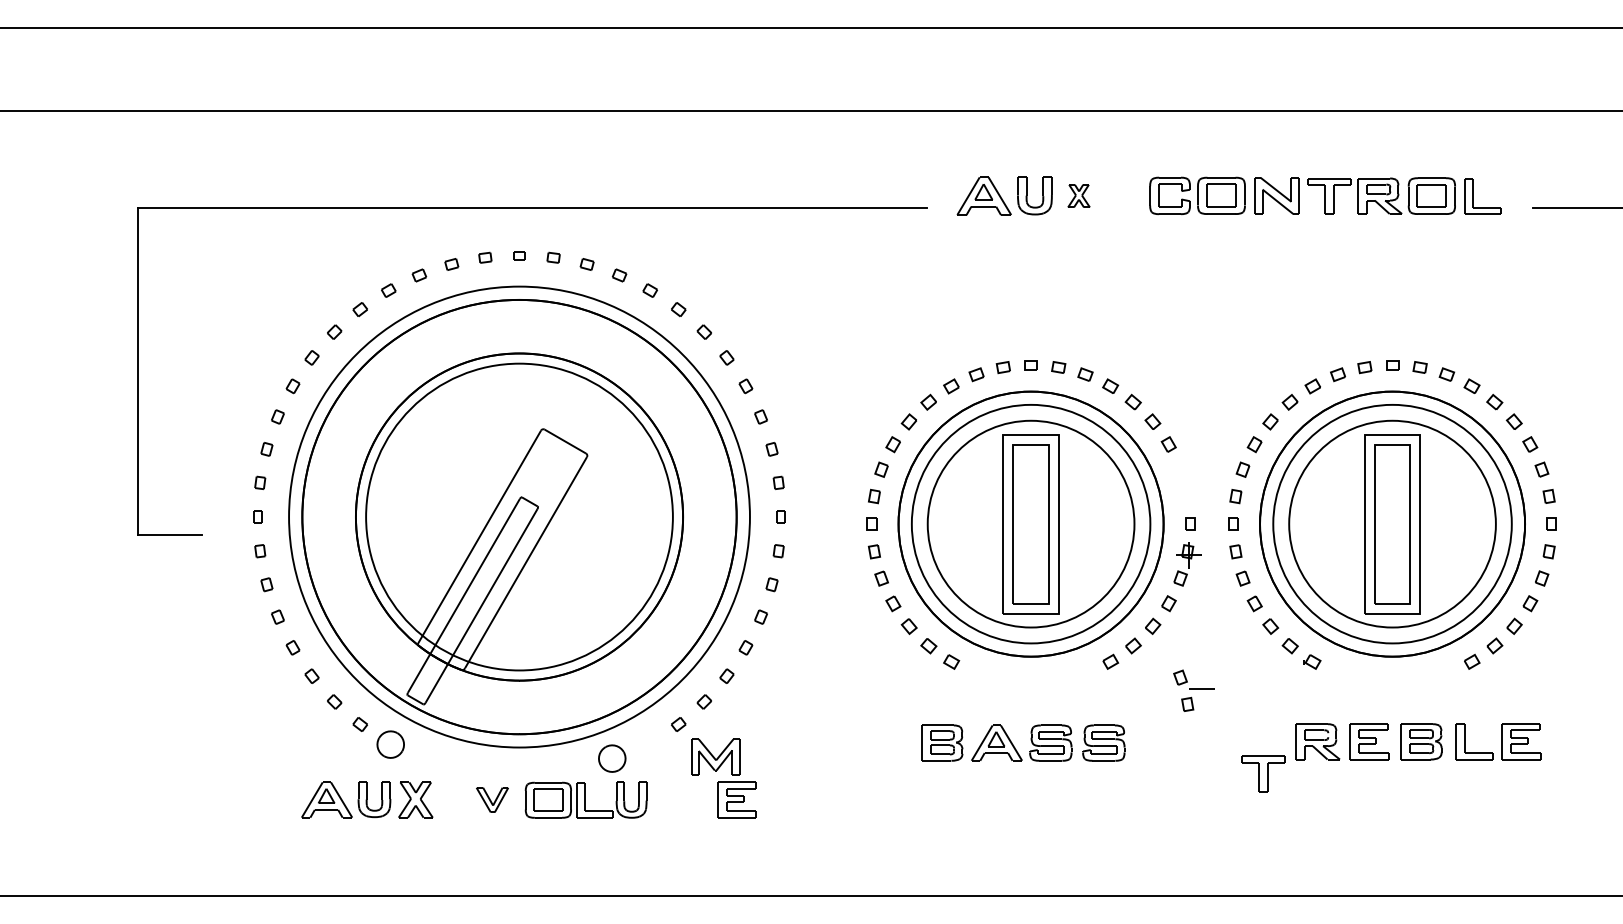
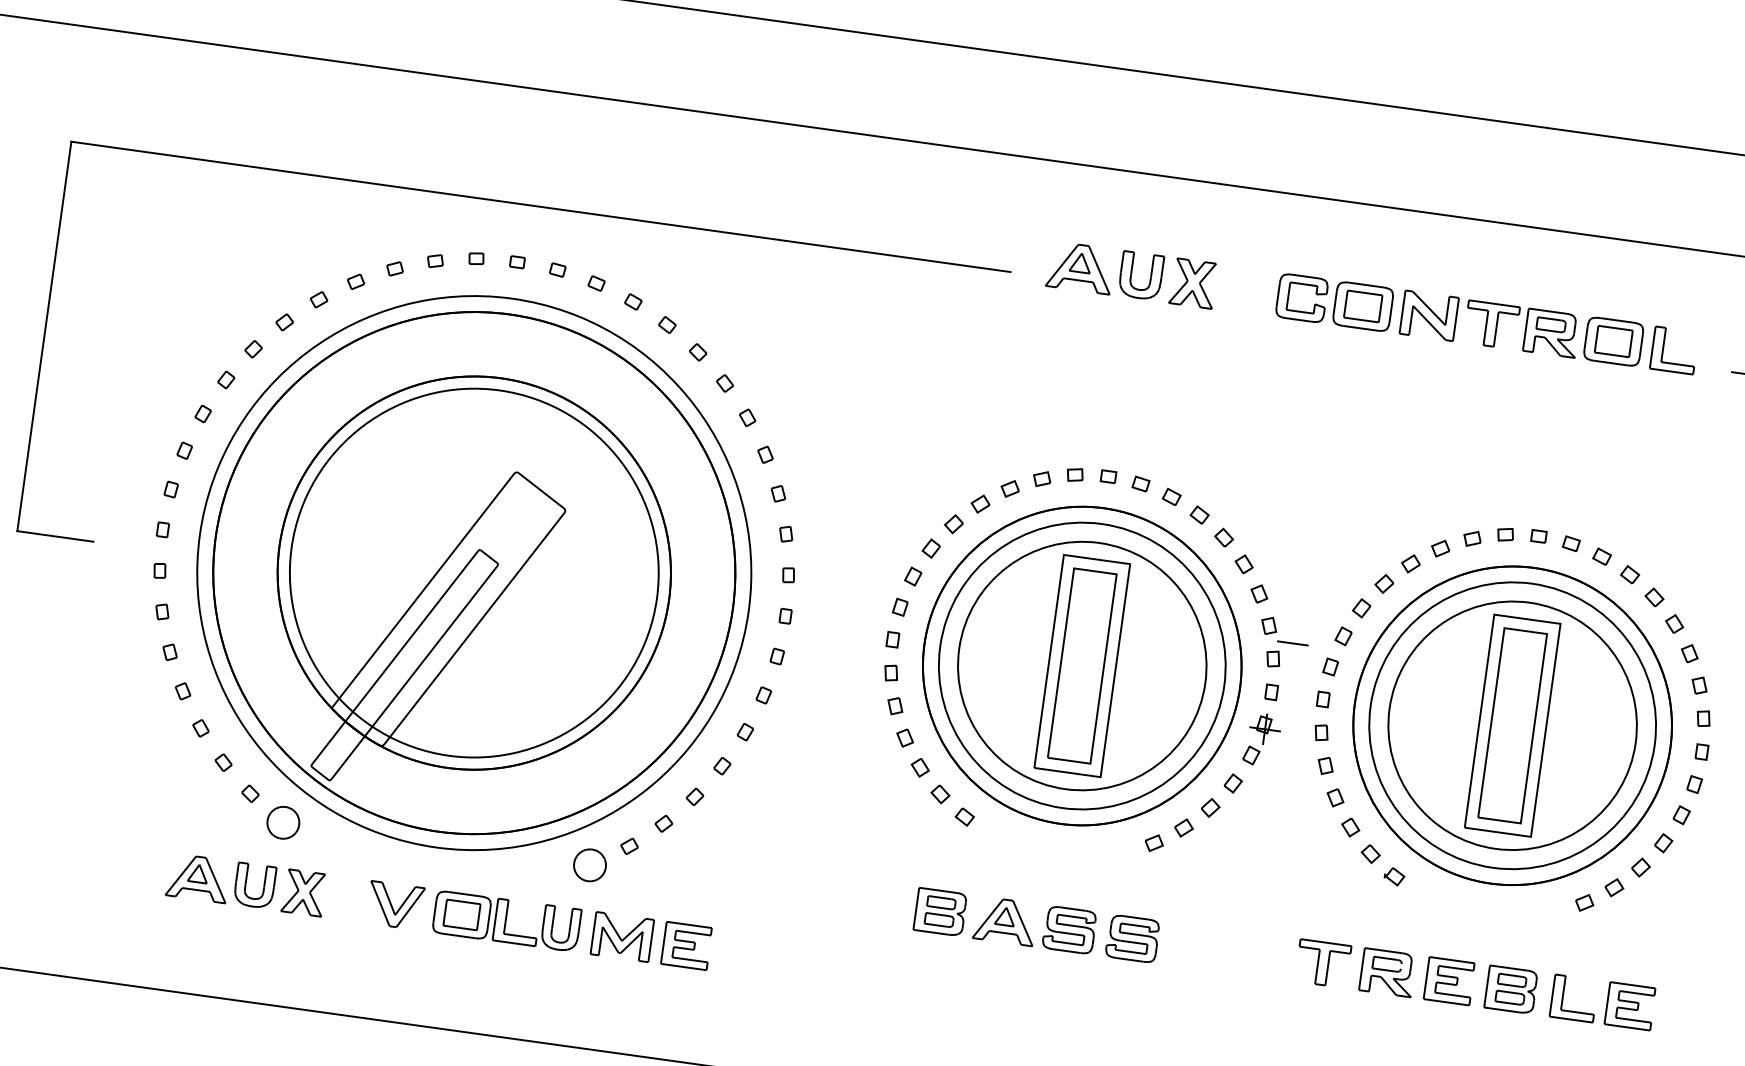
part: (1078, 195) -> (1193, 282), size x1.67
part: (1193, 690) -> (1282, 643), moved
part: (715, 756) -> (621, 936), moved
part: (612, 758) -> (590, 865), moved
part: (1263, 773) -> (1323, 963), moved
part: (492, 799) -> (395, 904), size x1.43

